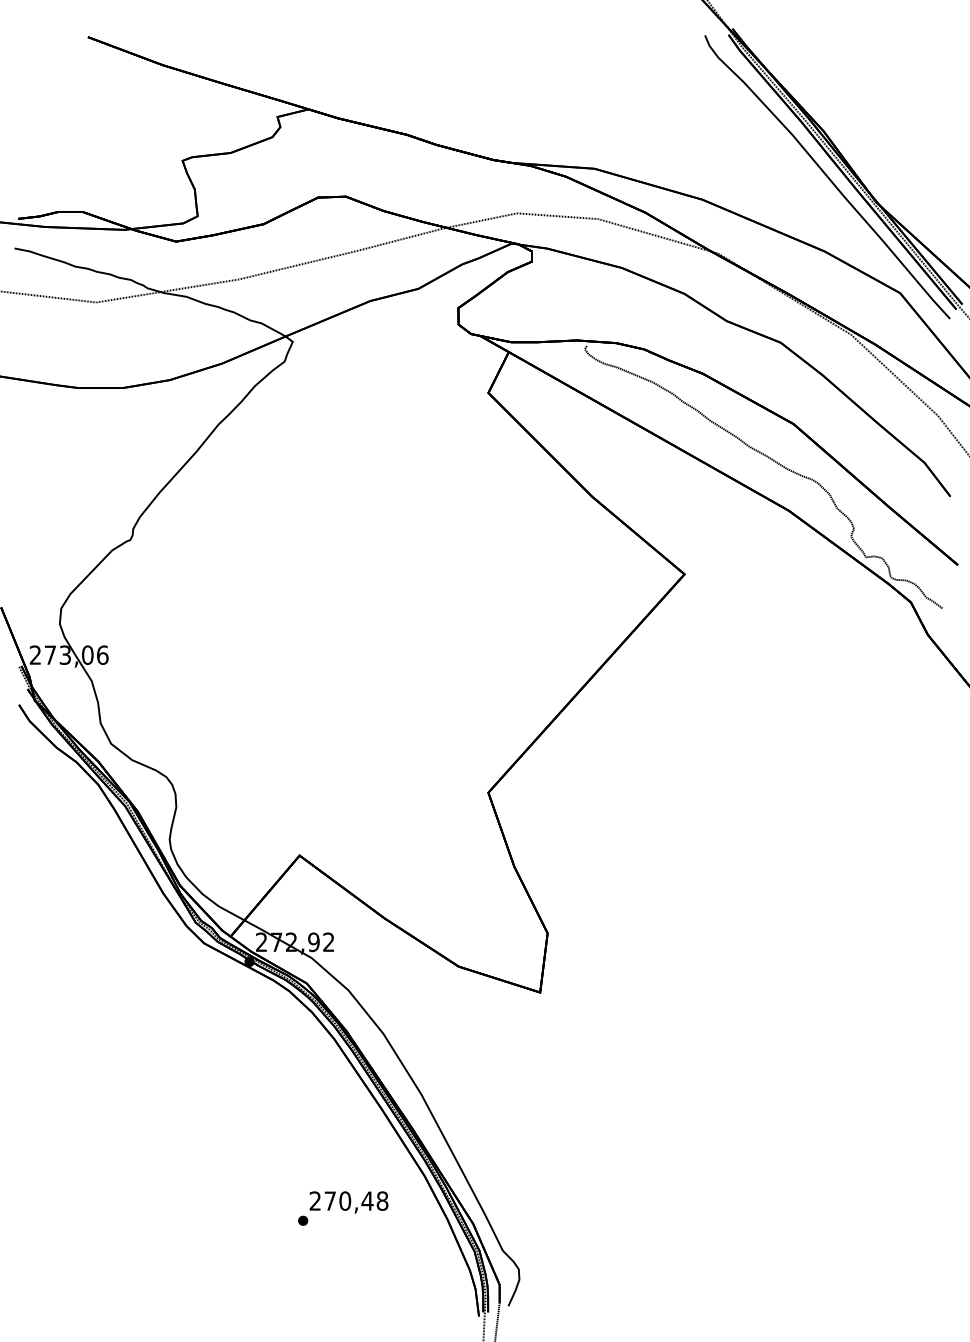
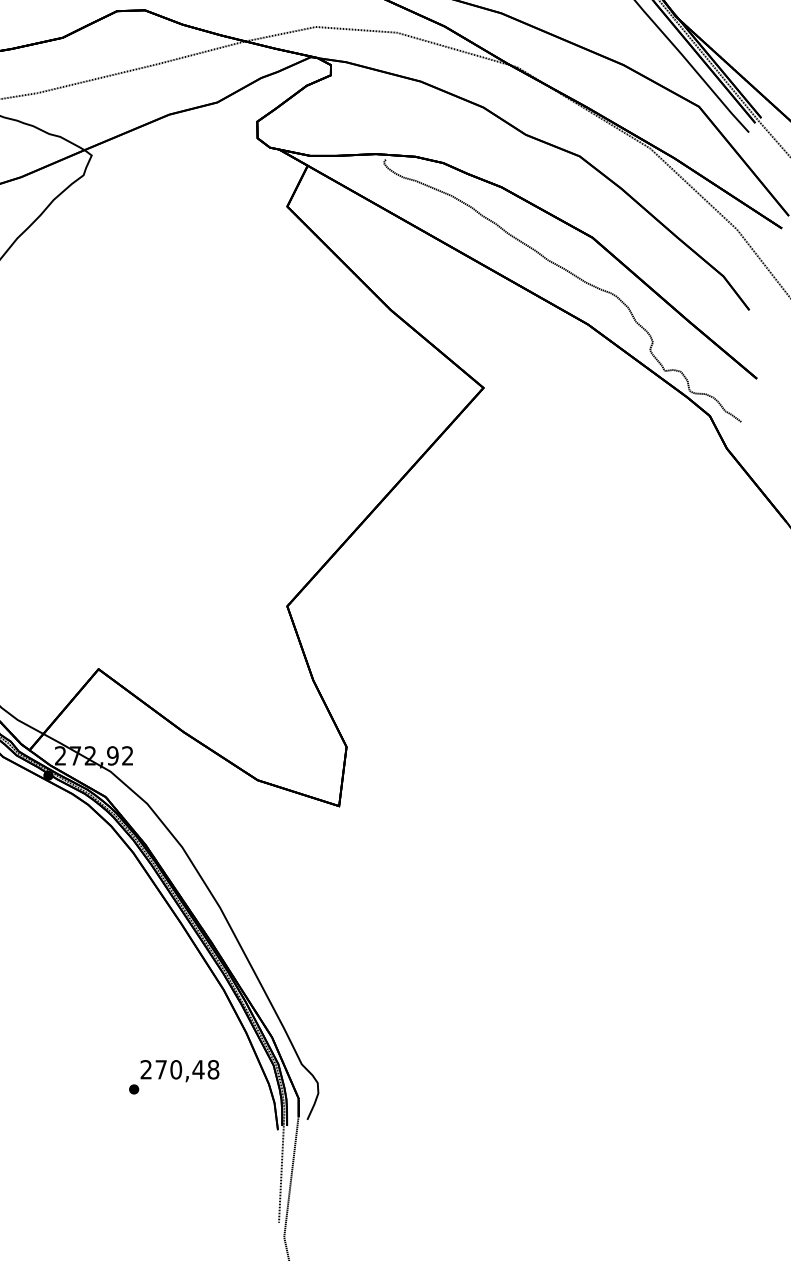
text: (343, 1208) -> (174, 1077), moved

